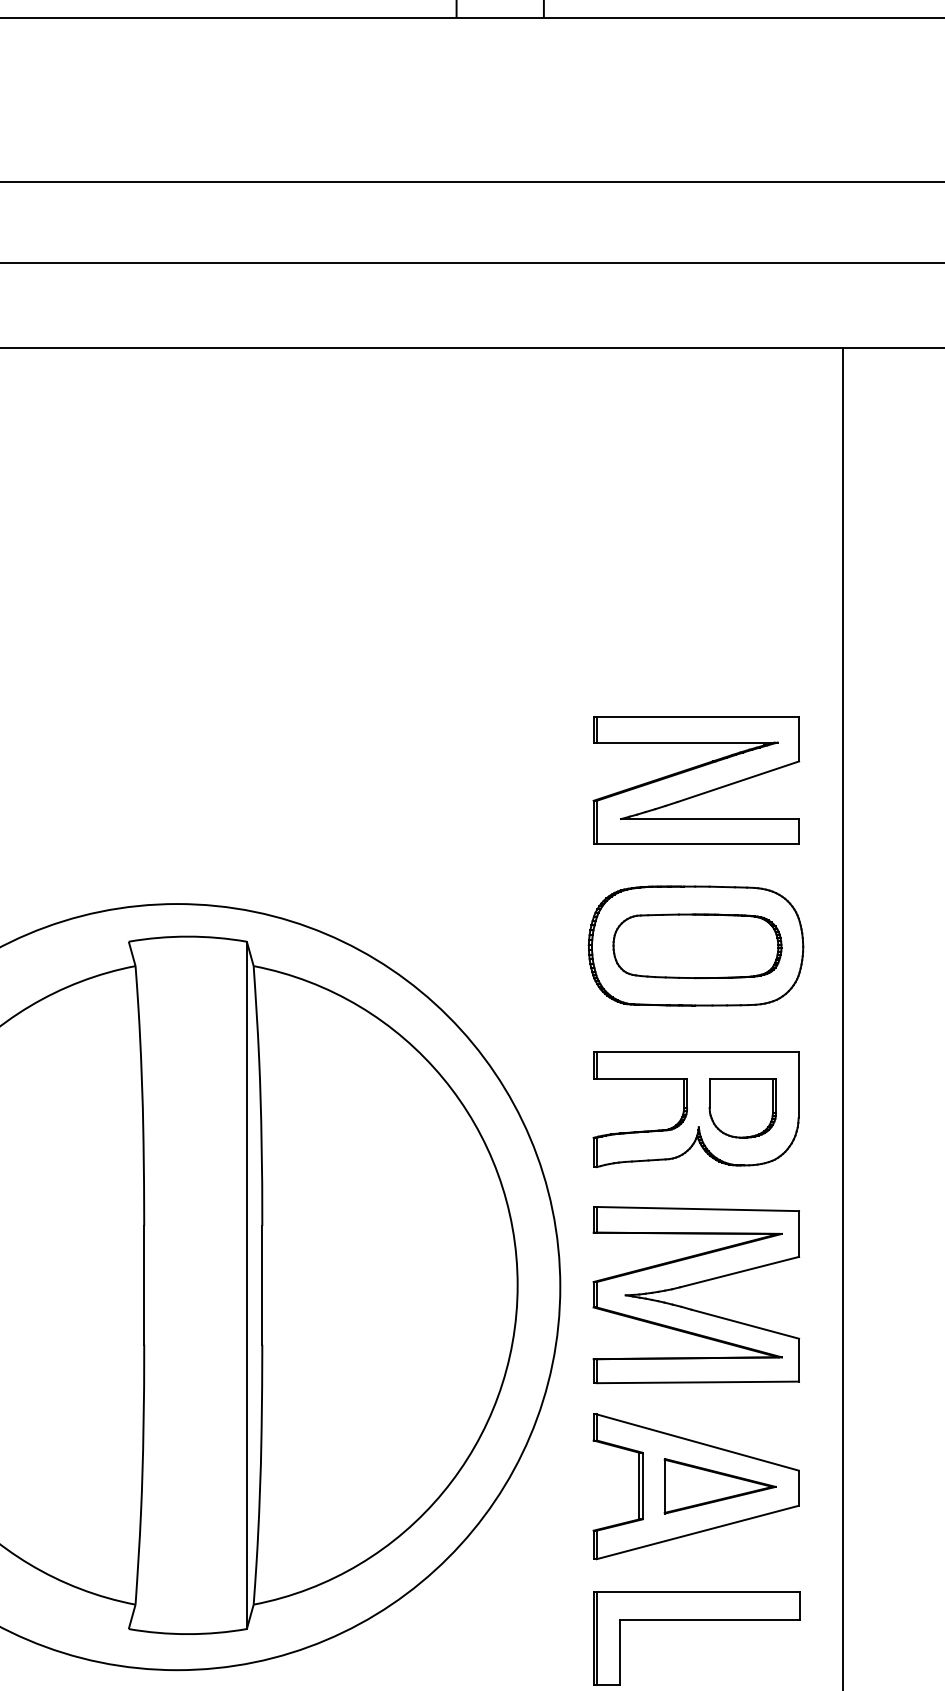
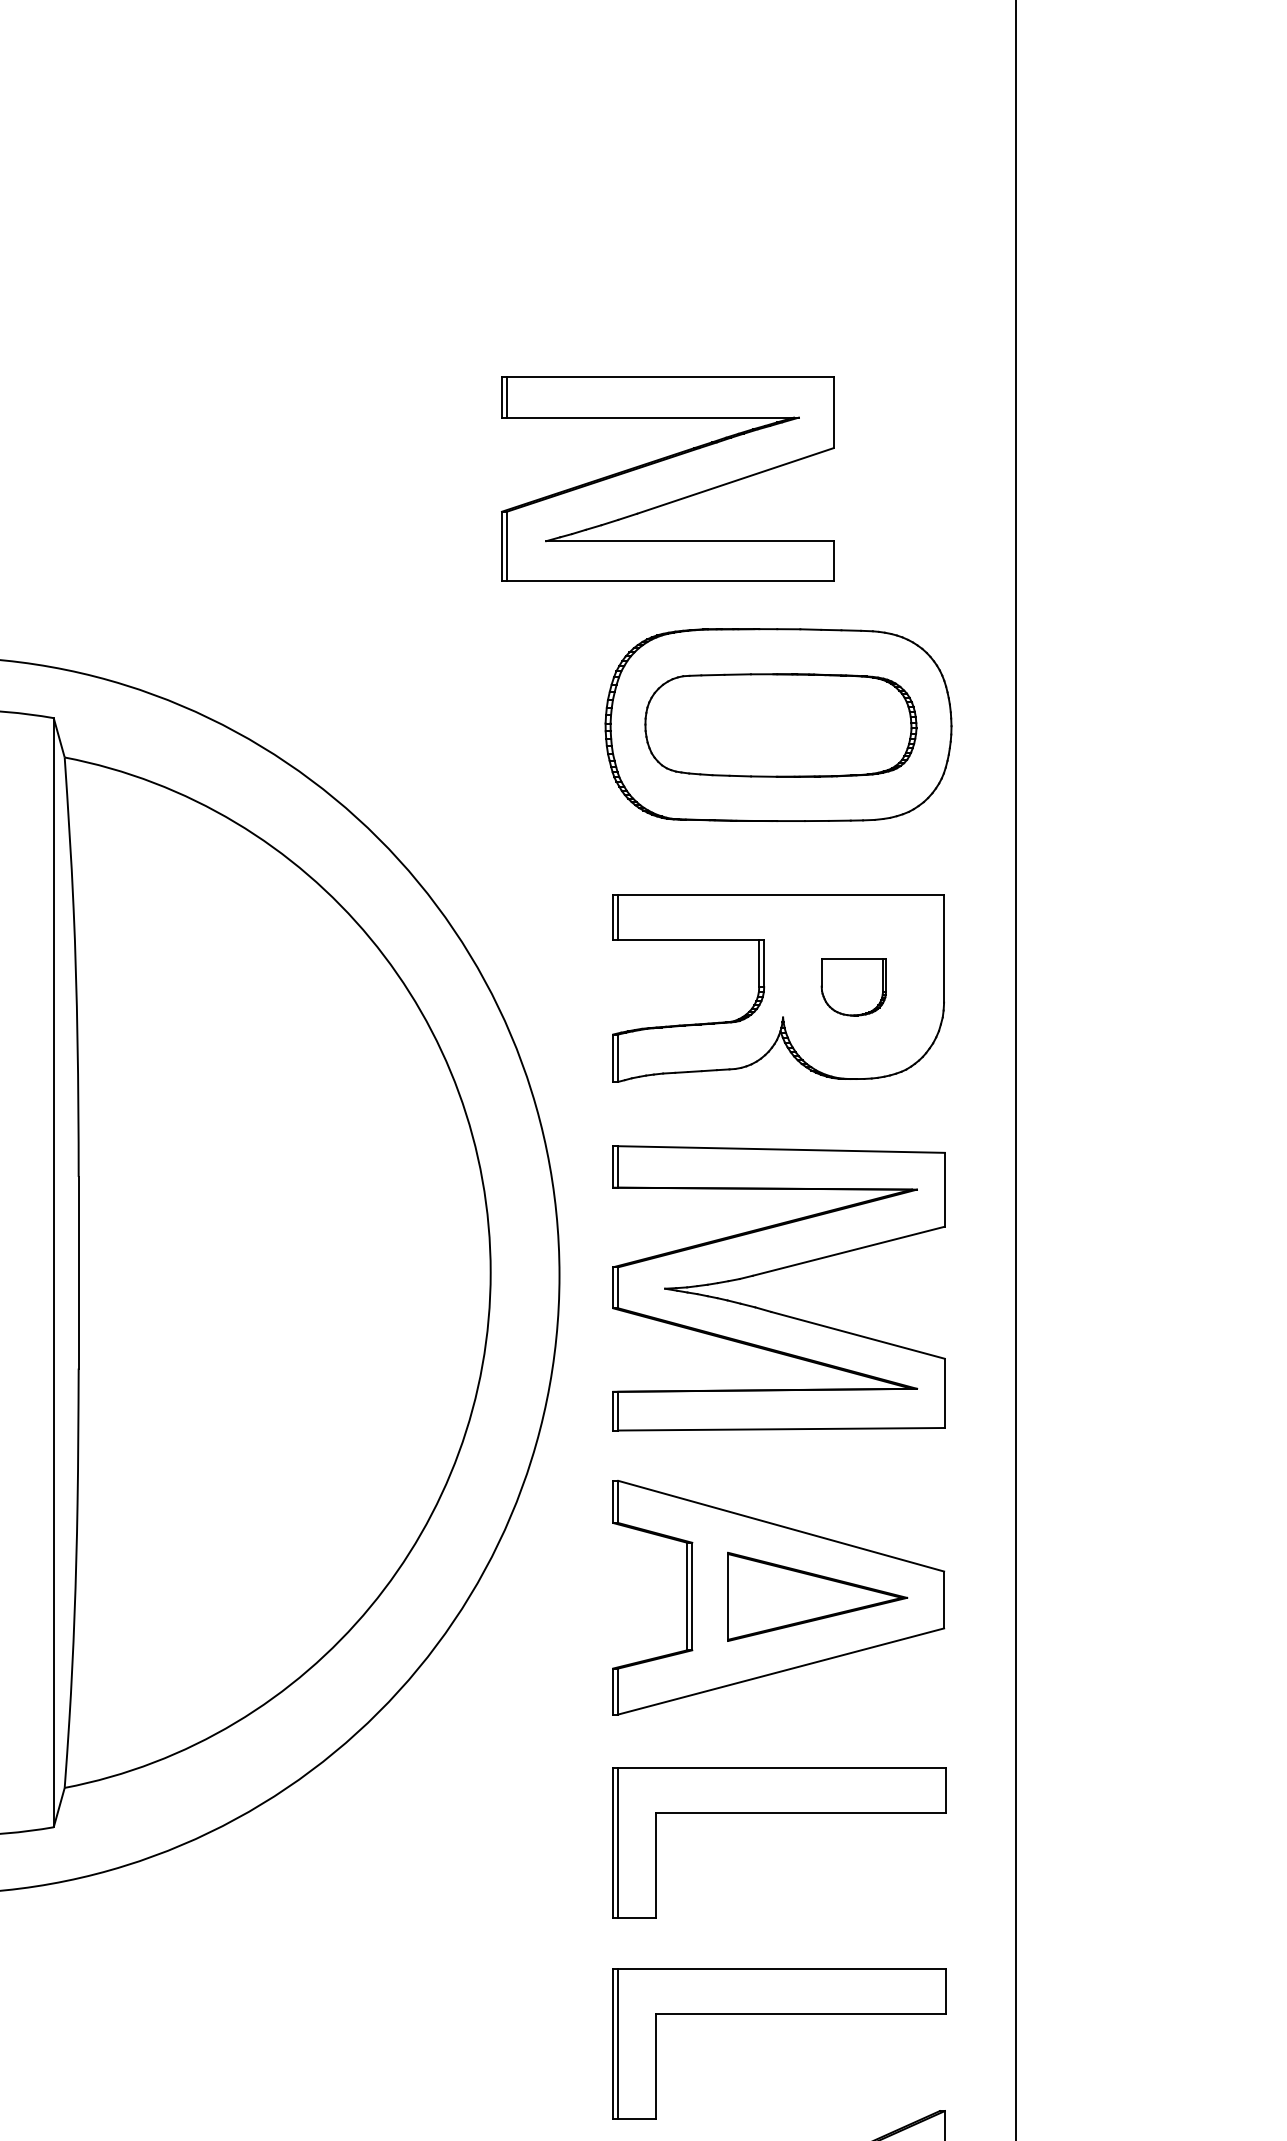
part: (696, 780) -> (667, 478), moved
part: (742, 1108) -> (853, 987), size x0.6

